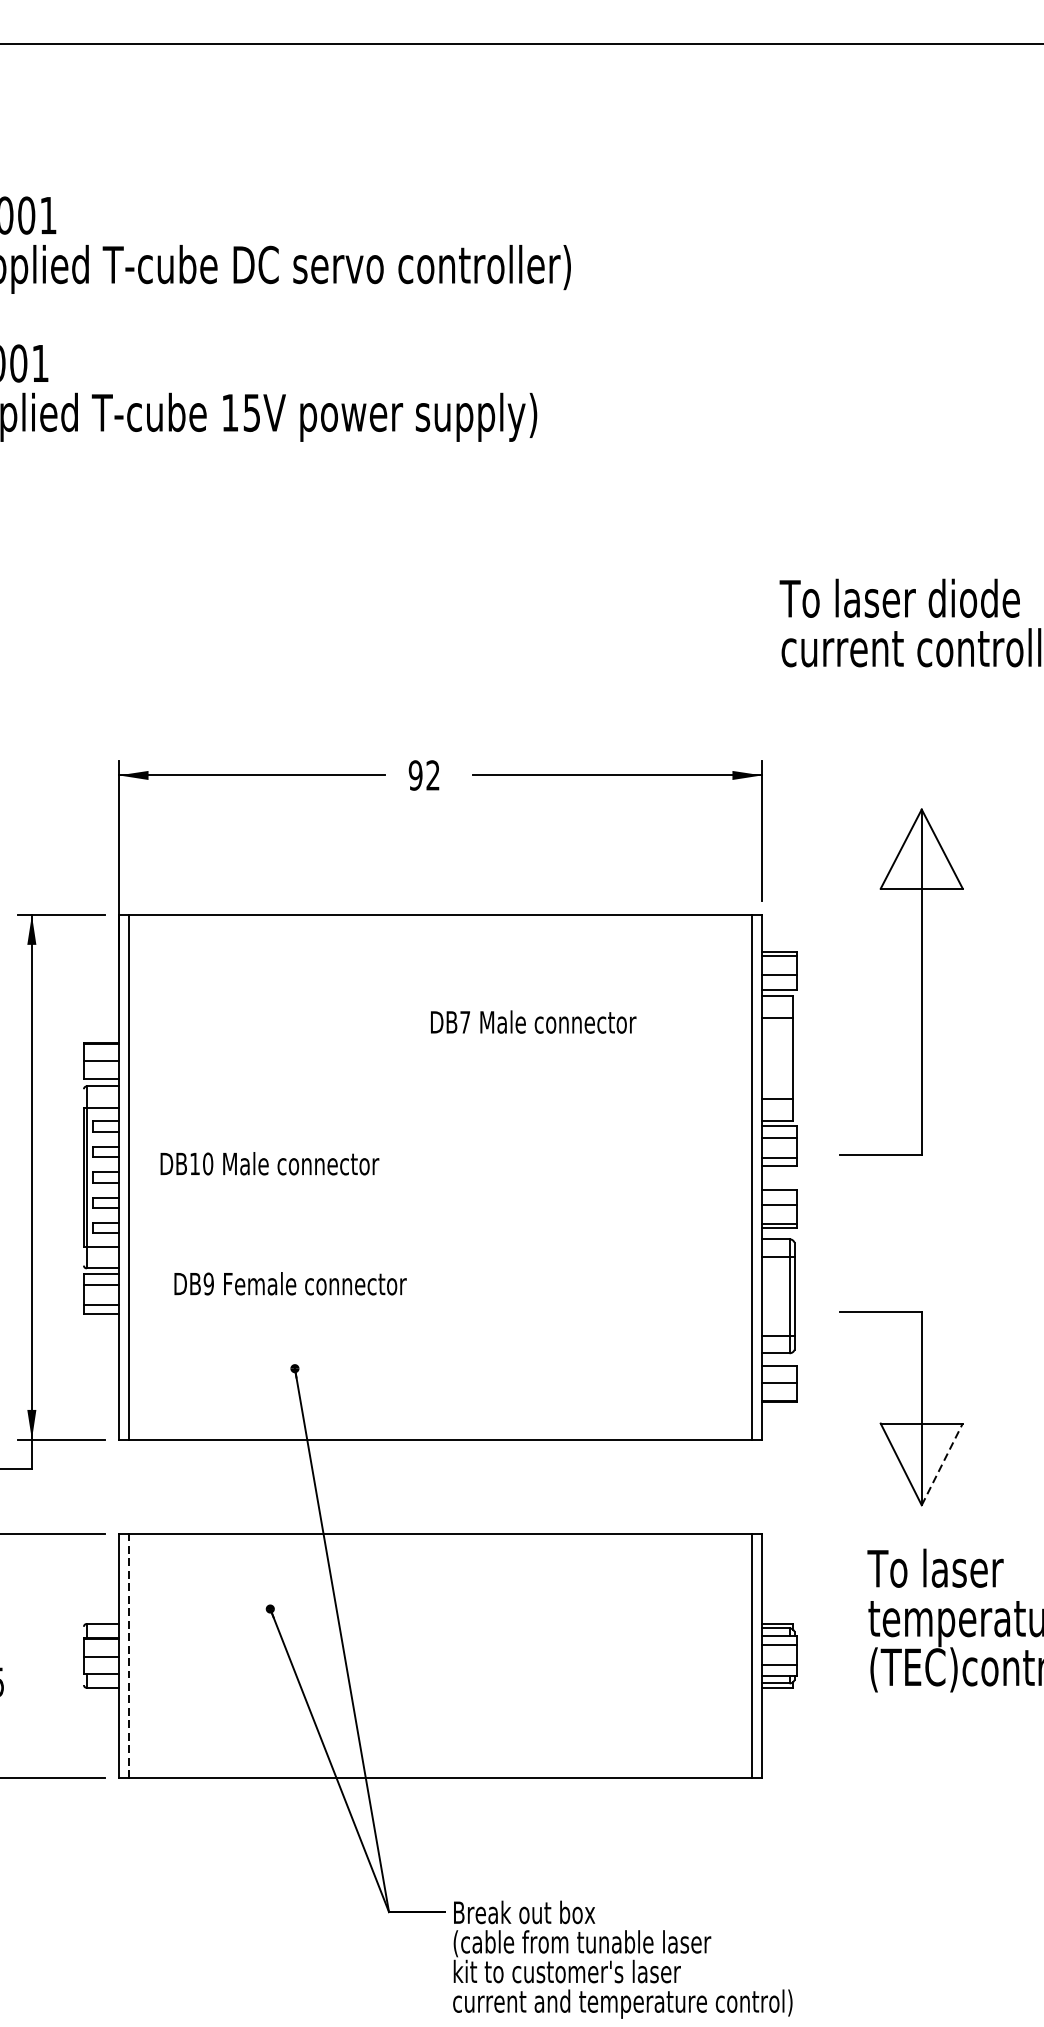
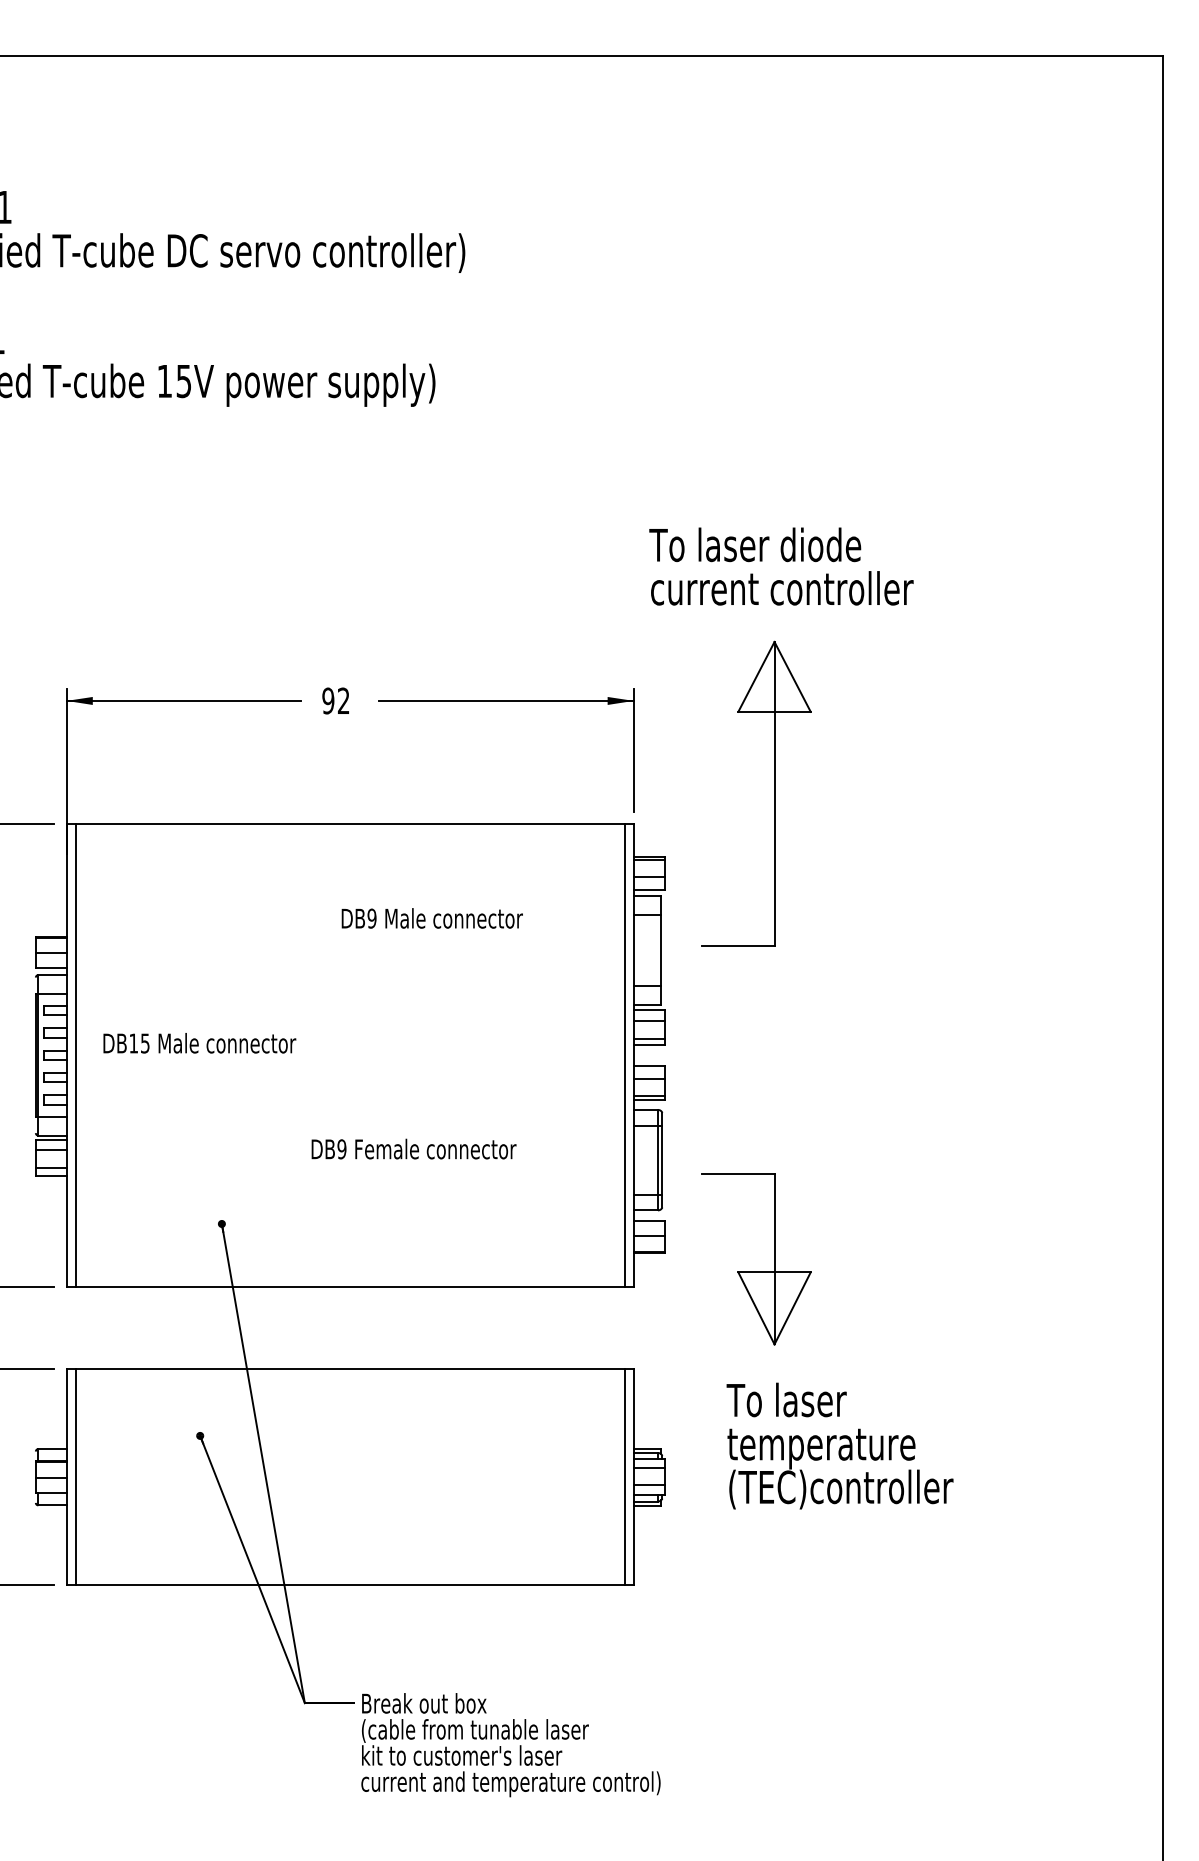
part: (921, 981) -> (774, 793), moved
text: (464, 1022) -> (371, 918), DB7 -> DB9
text: (207, 1163) -> (144, 1043), DB10 -> DB15
text: (289, 1283) -> (413, 1148), moved
line: (942, 1463) -> (792, 1307), dashed -> solid
line: (128, 1656) -> (75, 1477), dashed -> solid

